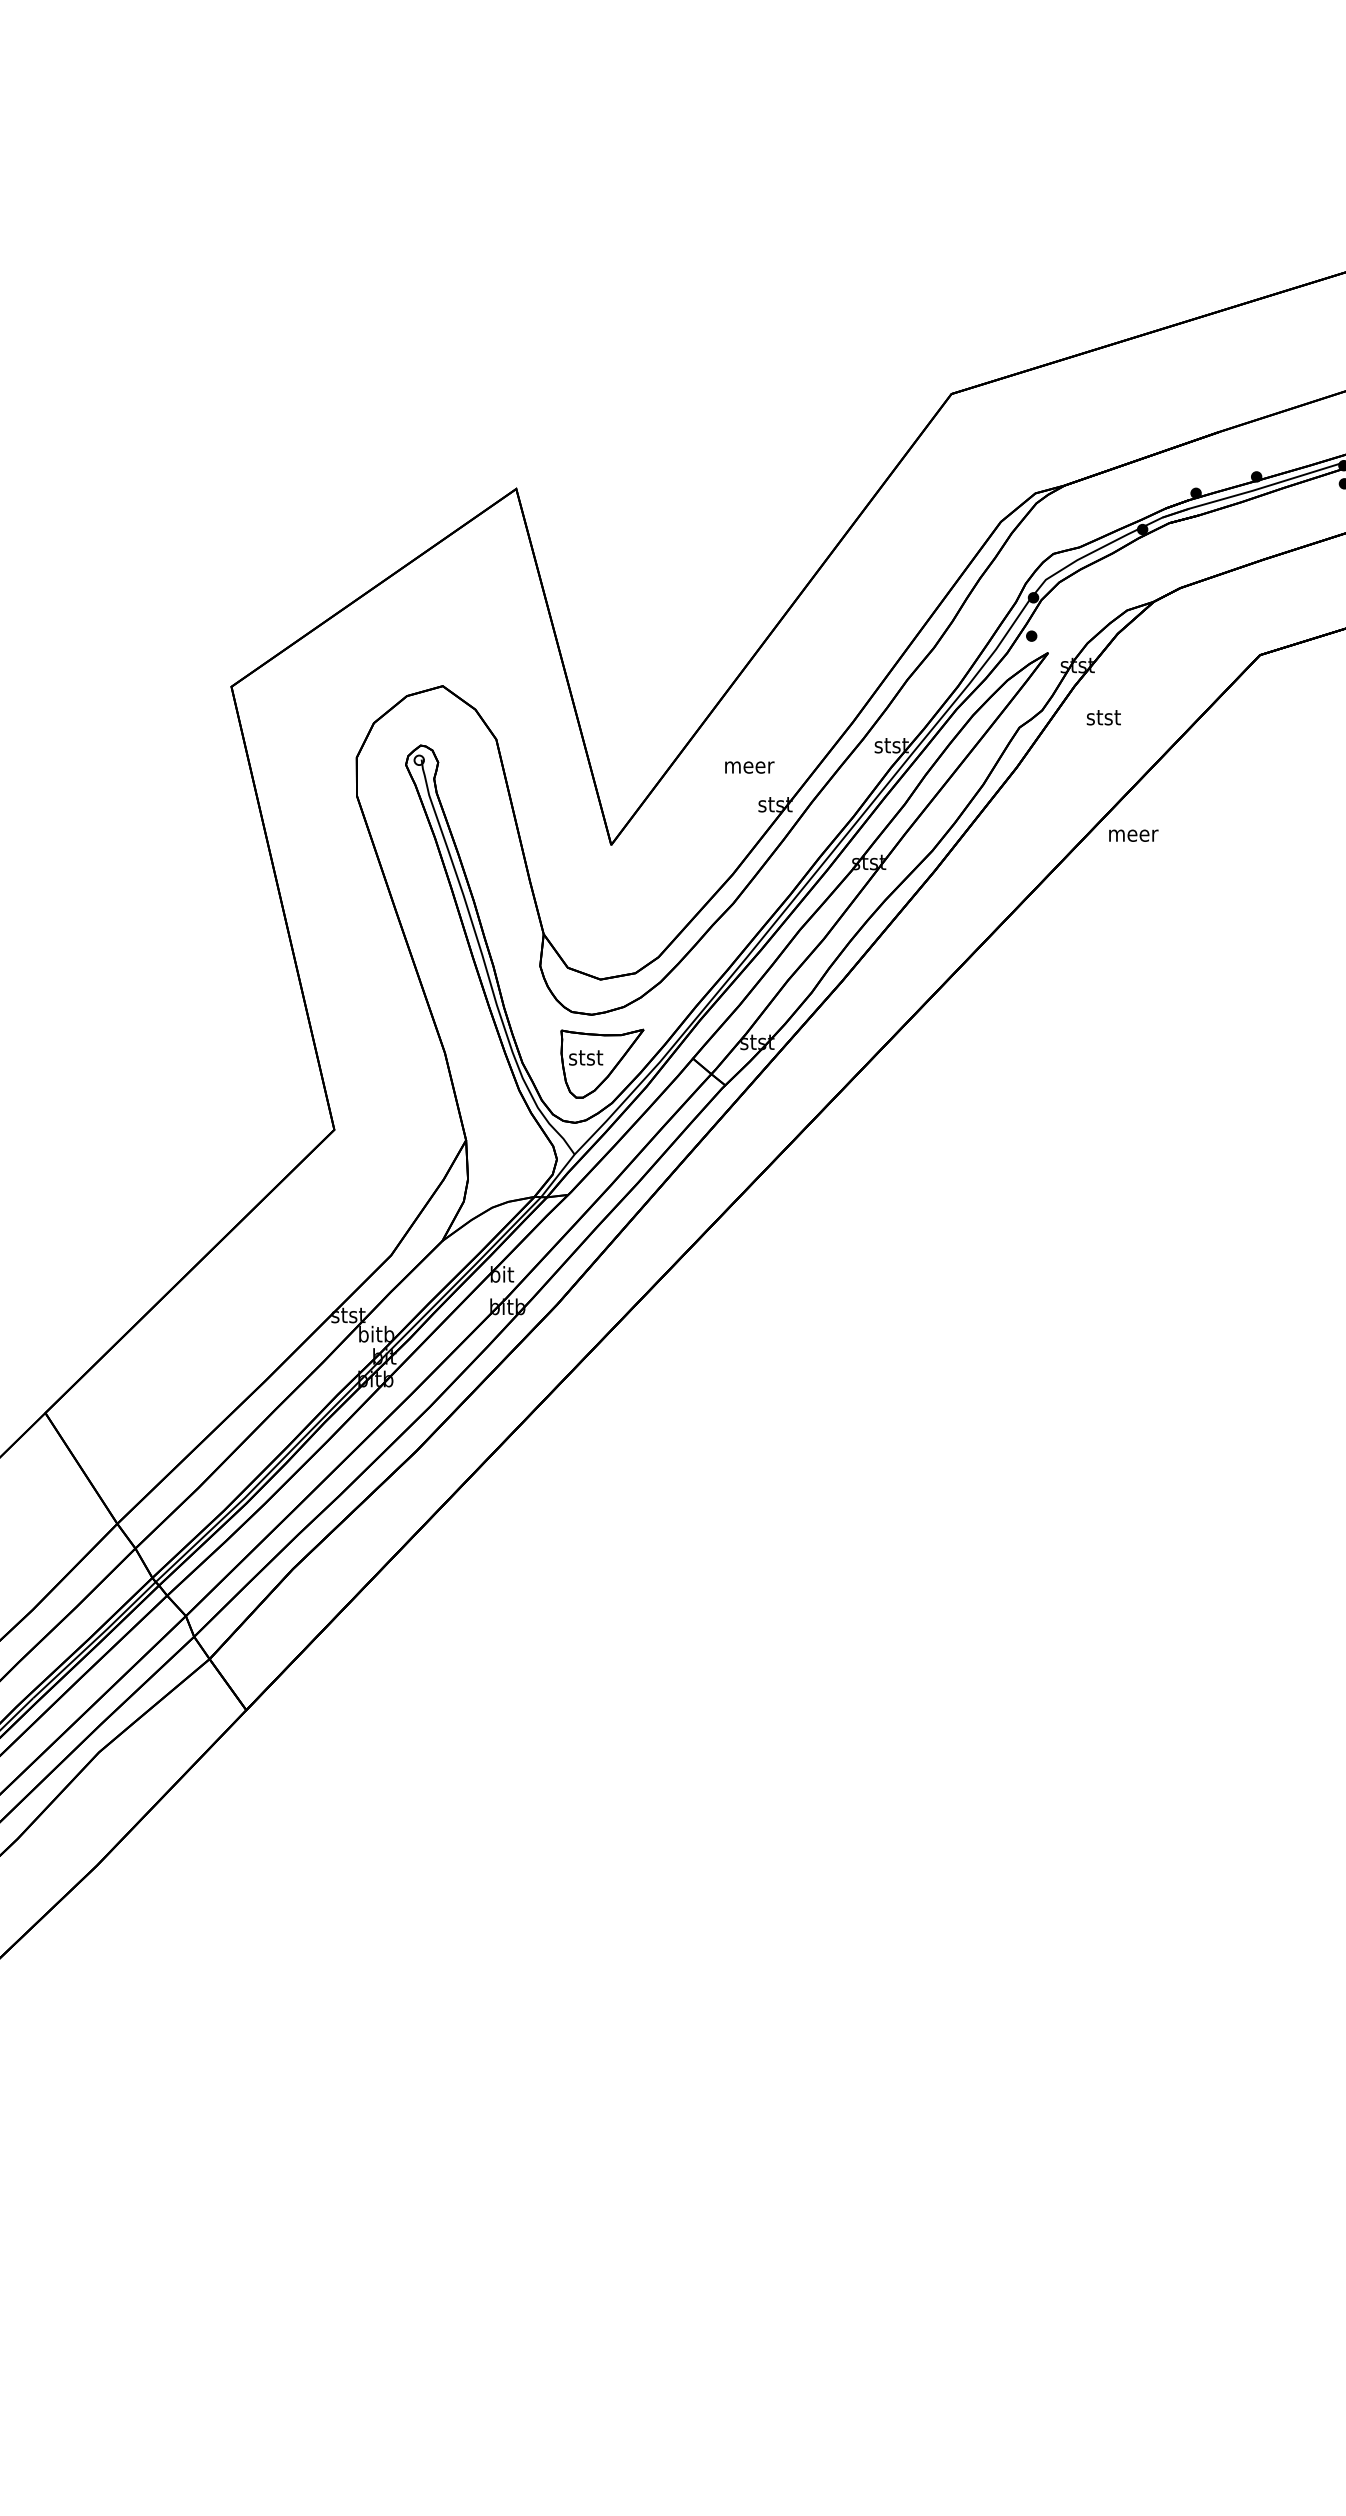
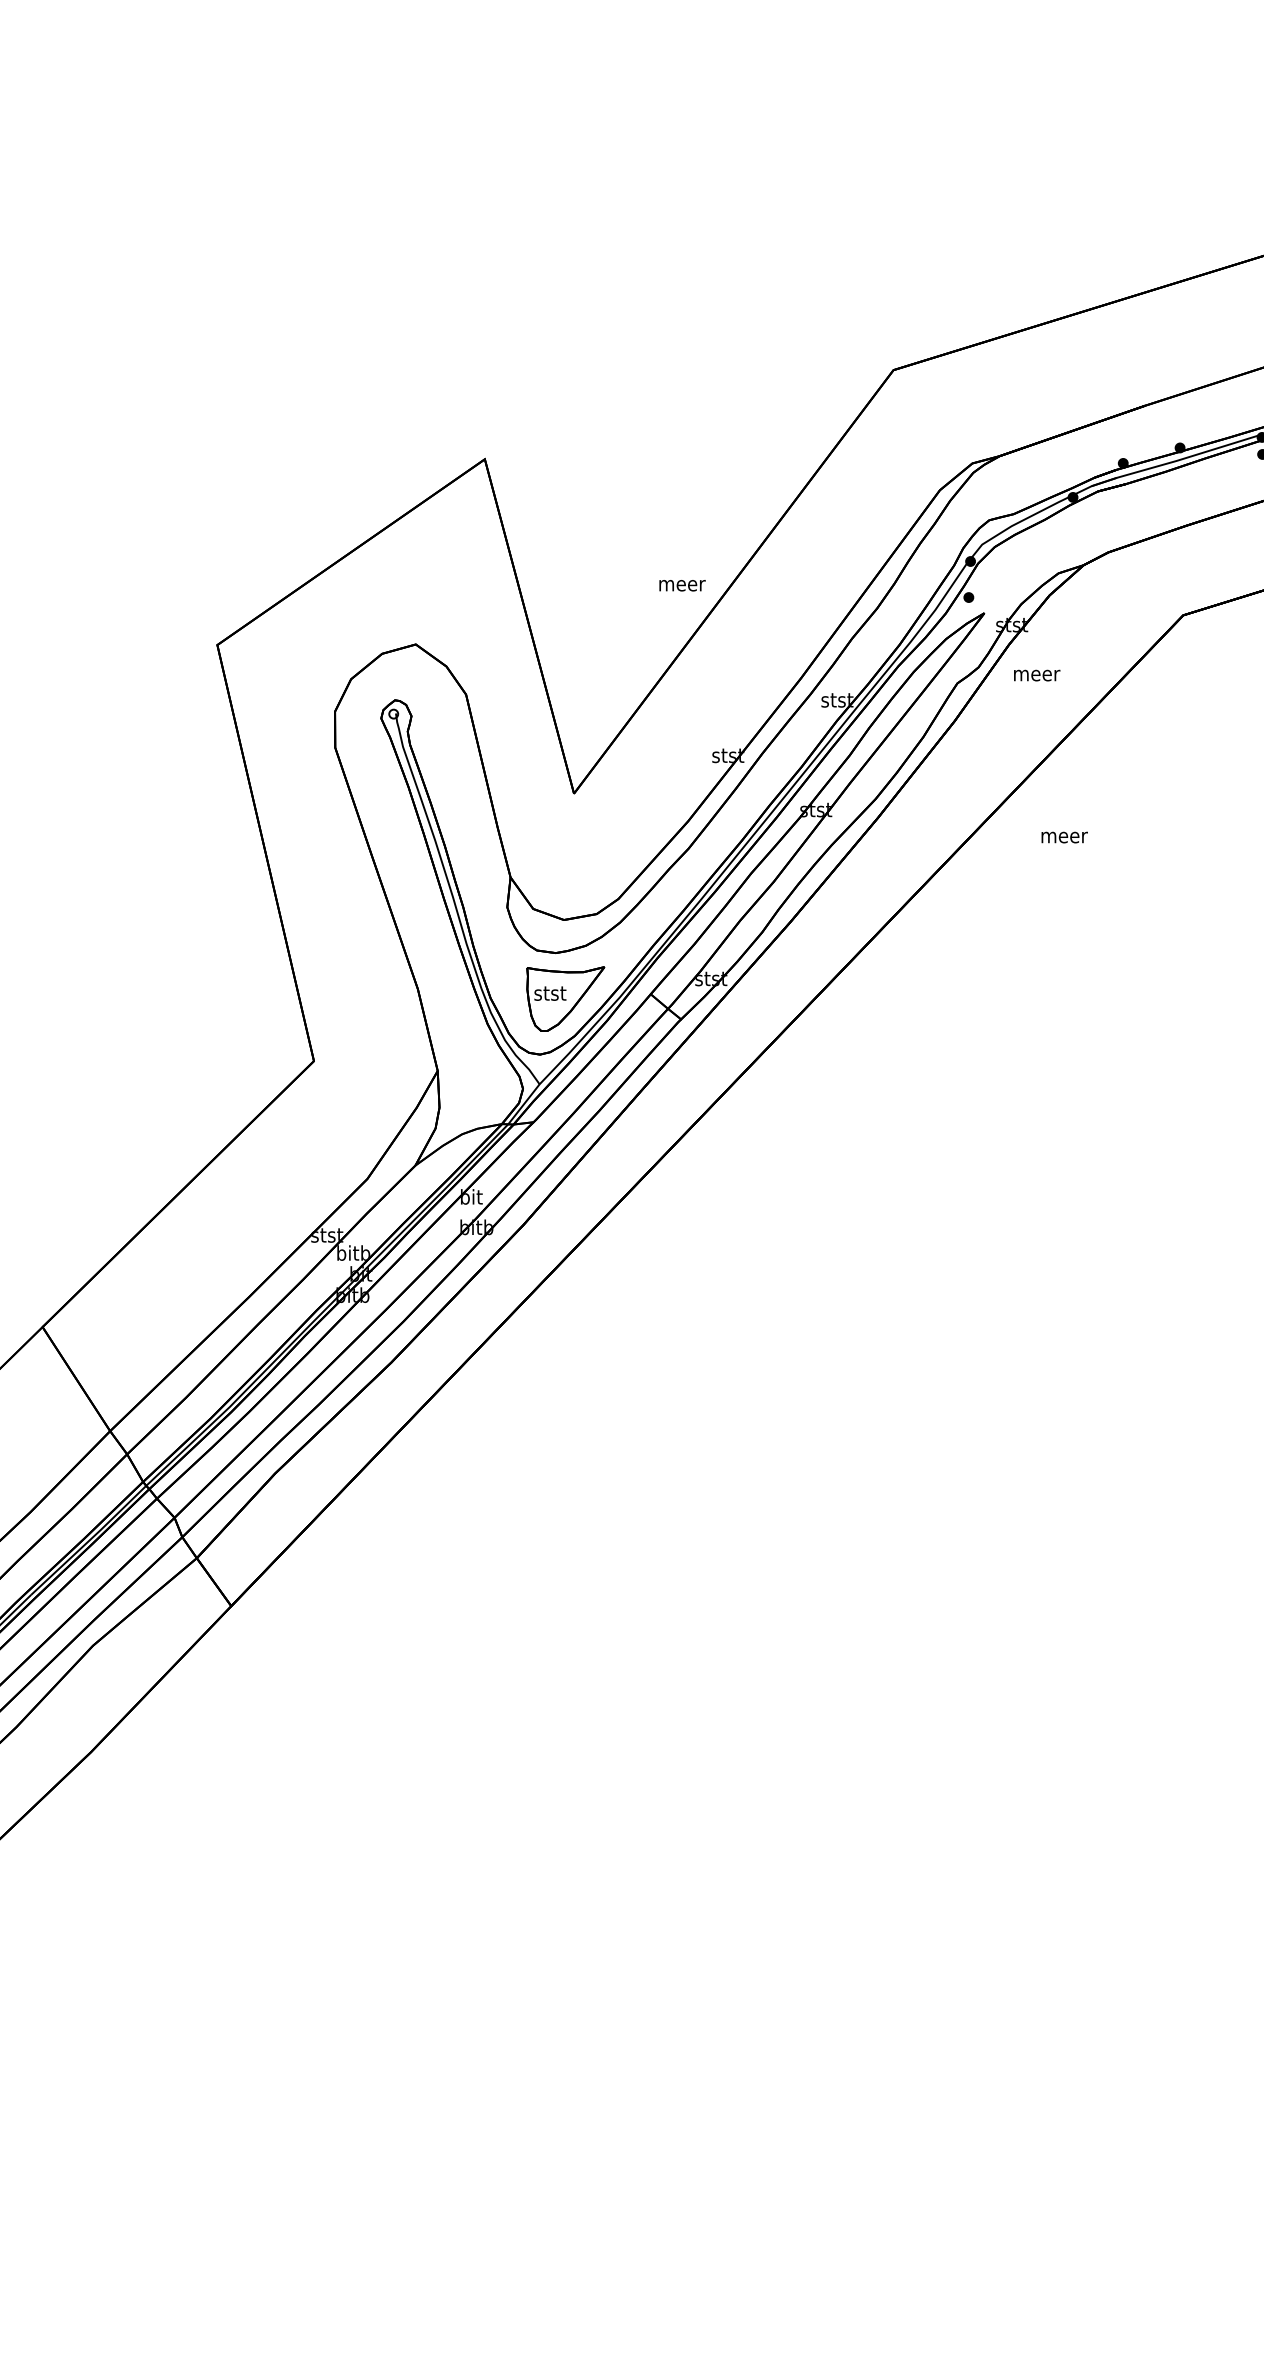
text: (1104, 717) -> (1037, 673), stst -> meer
text: (749, 767) -> (682, 585), moved
text: (1133, 835) -> (1064, 837), moved

